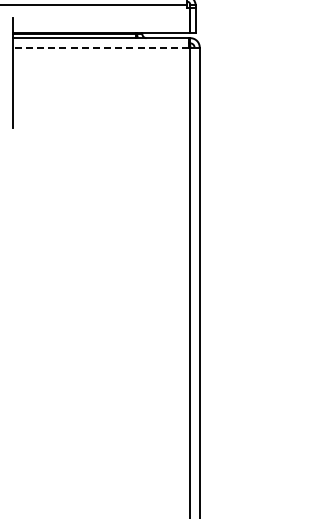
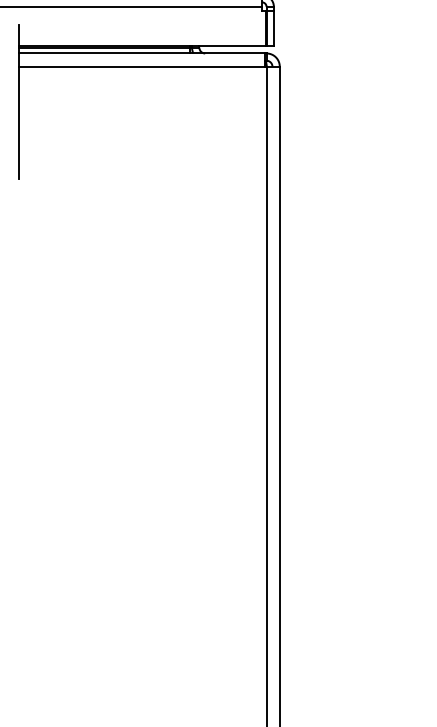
line: (100, 47) -> (140, 66), dashed -> solid

